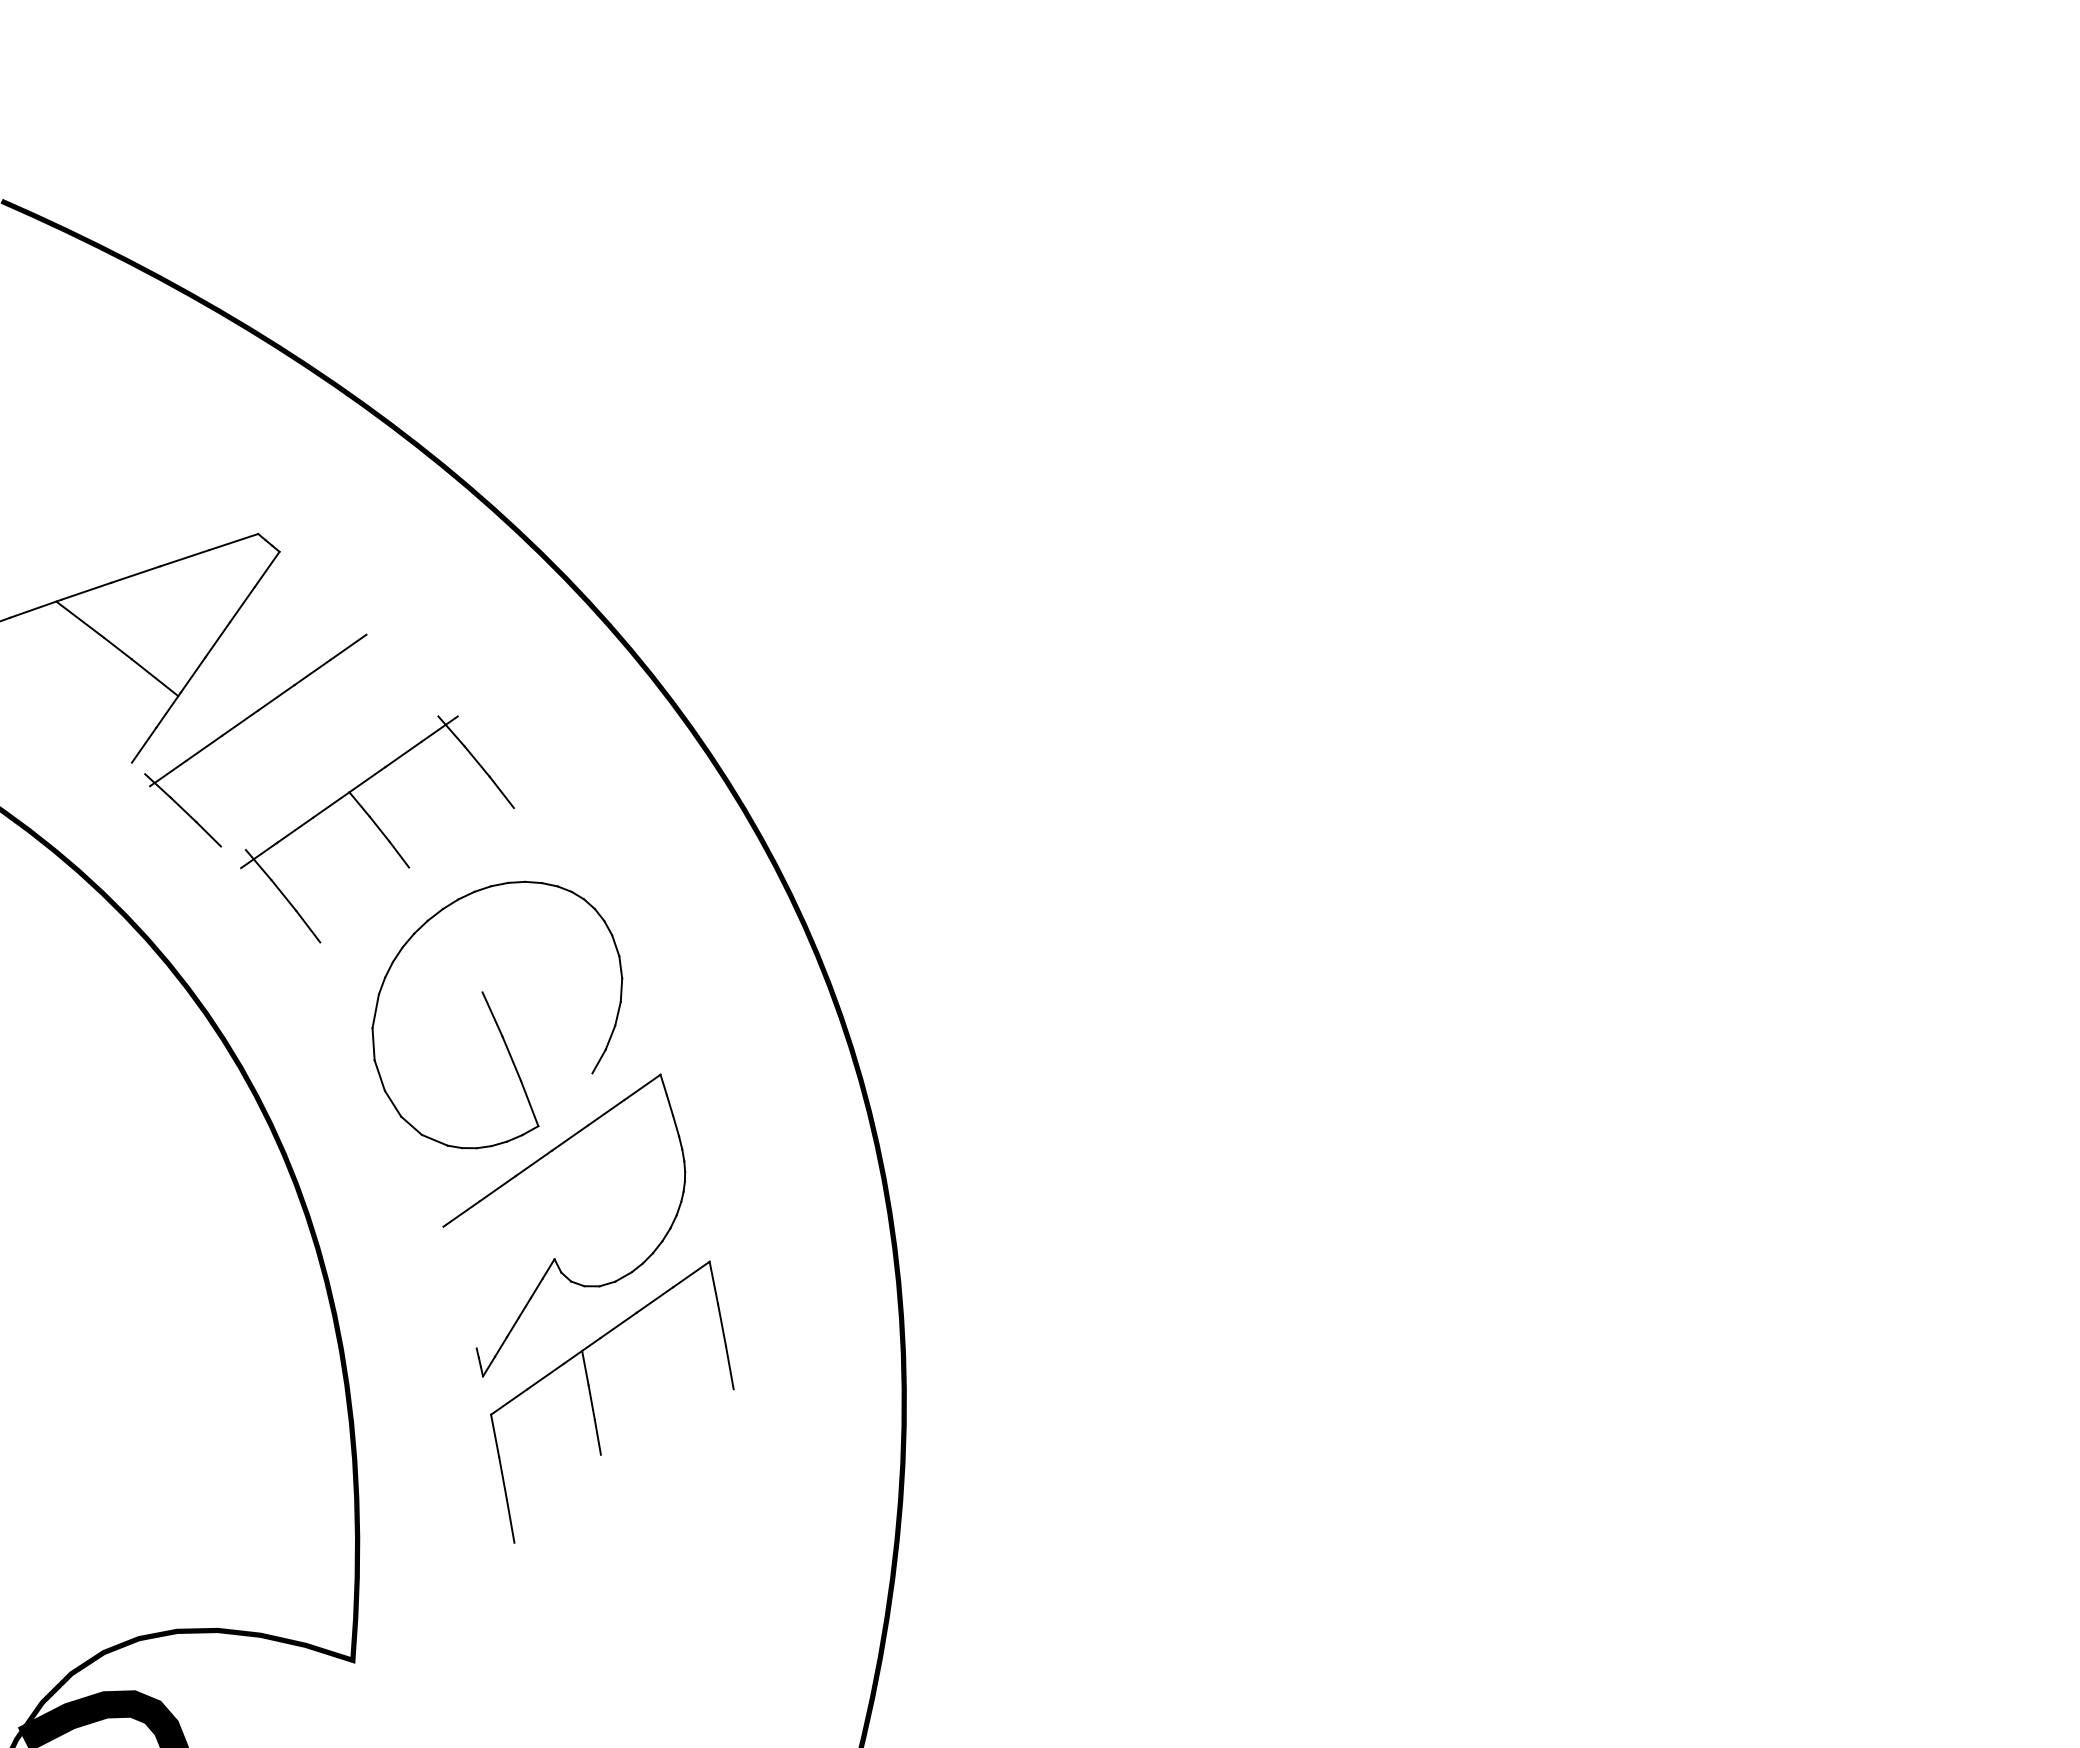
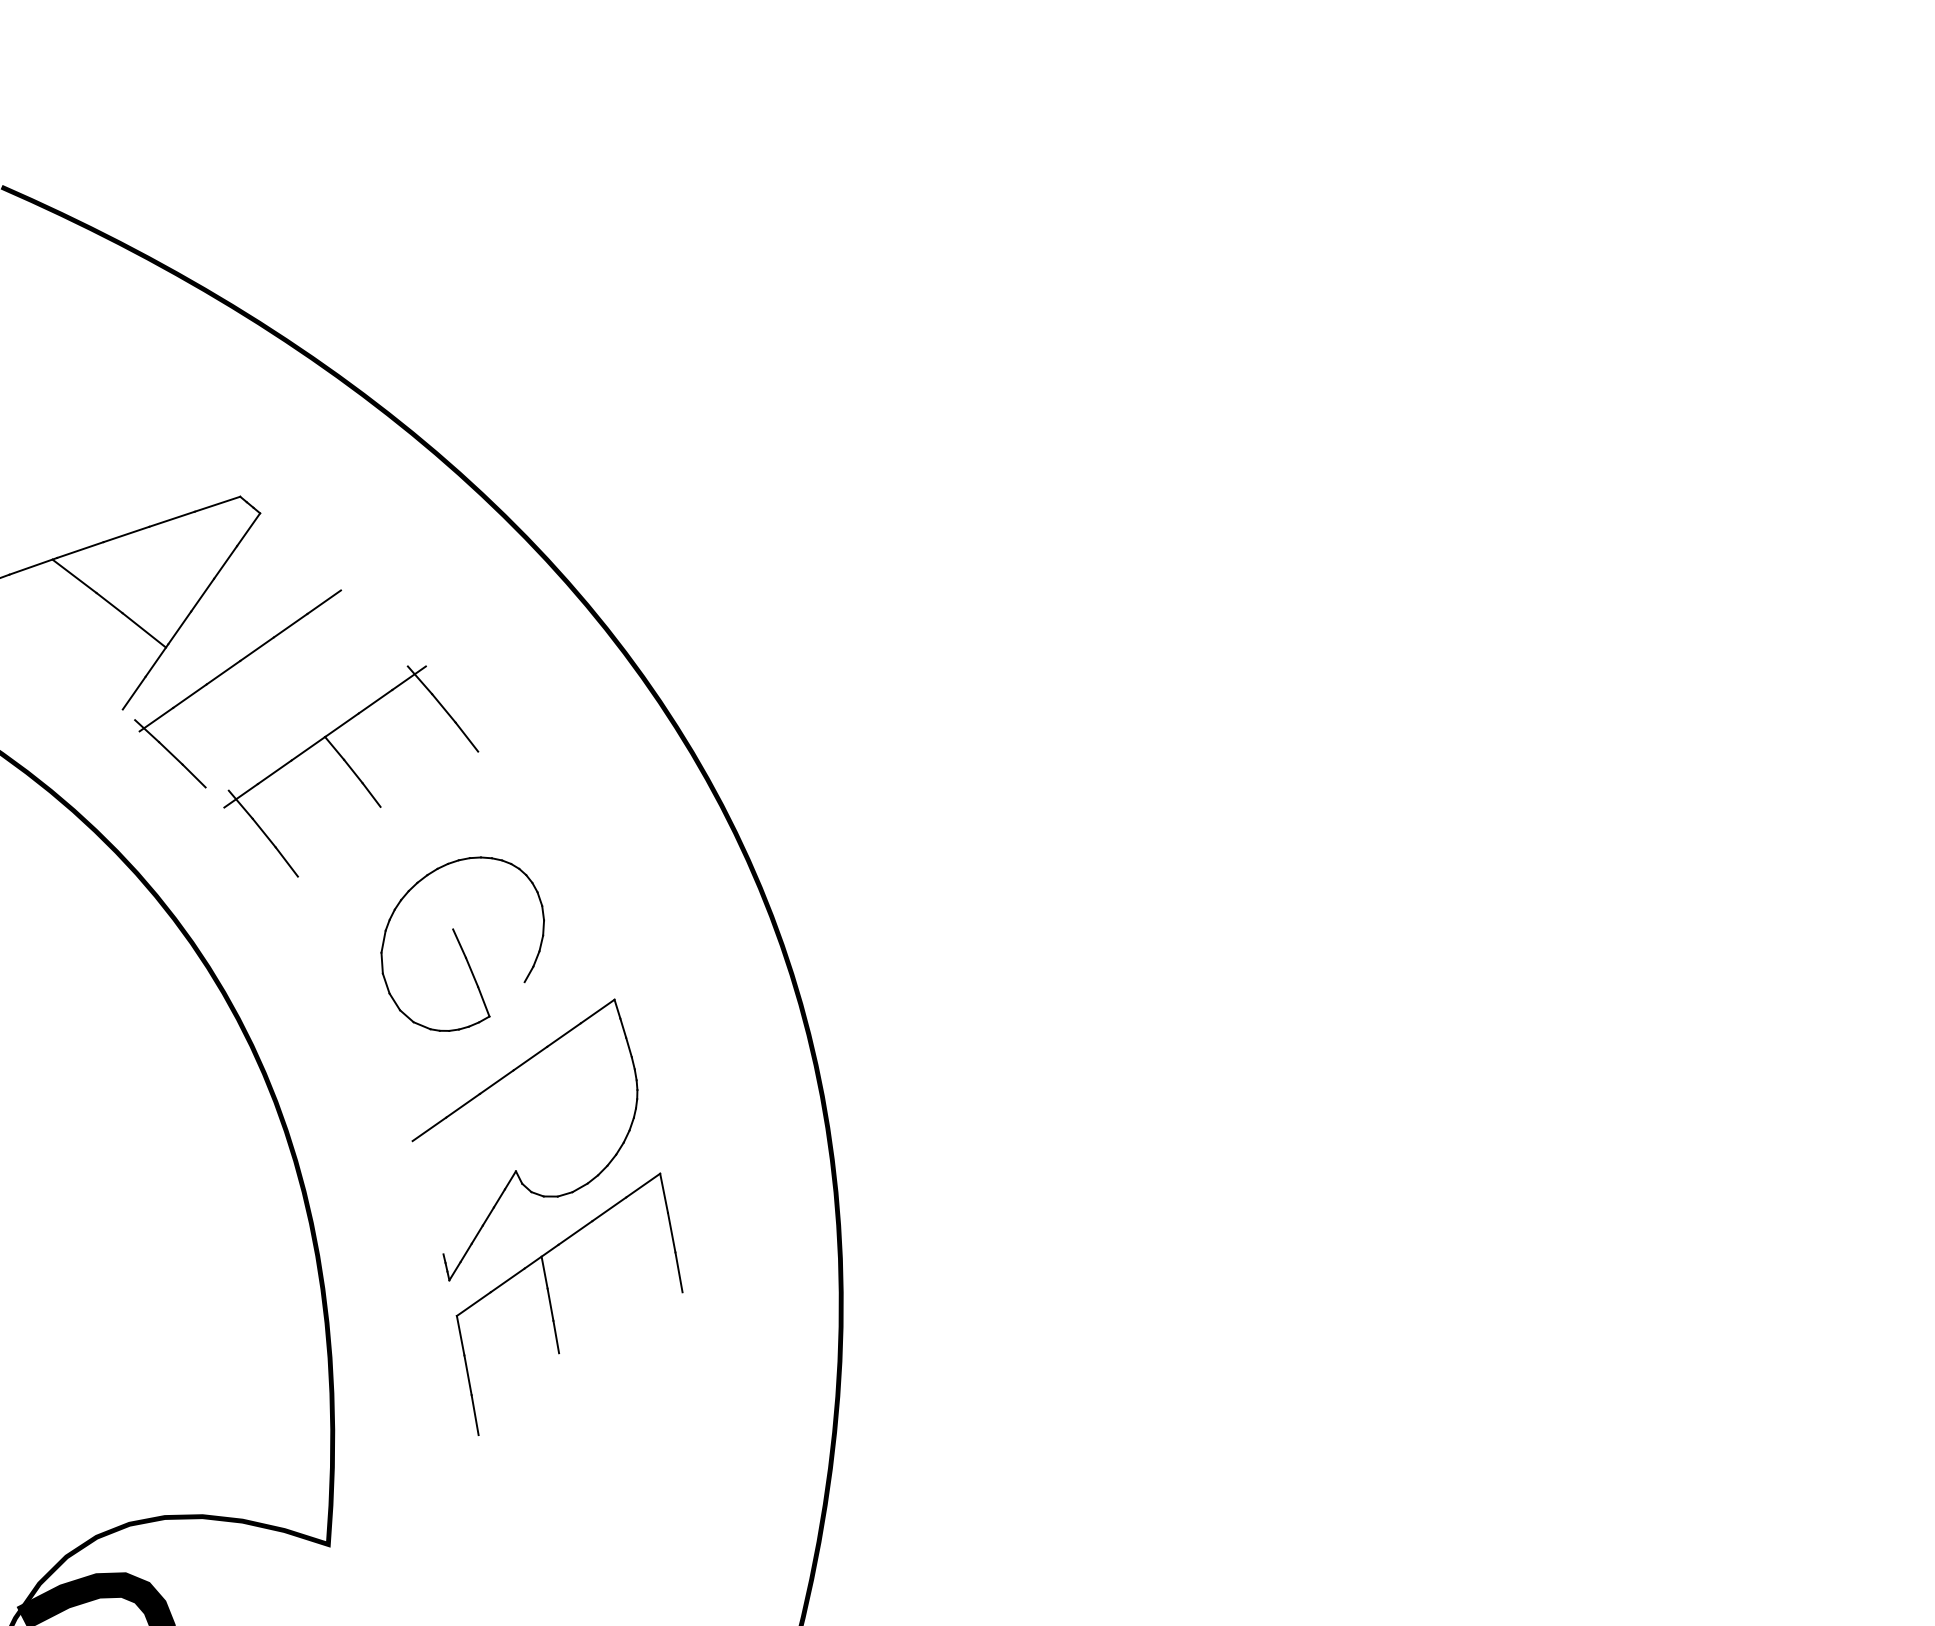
part: (497, 1014) -> (462, 943), size x0.7

